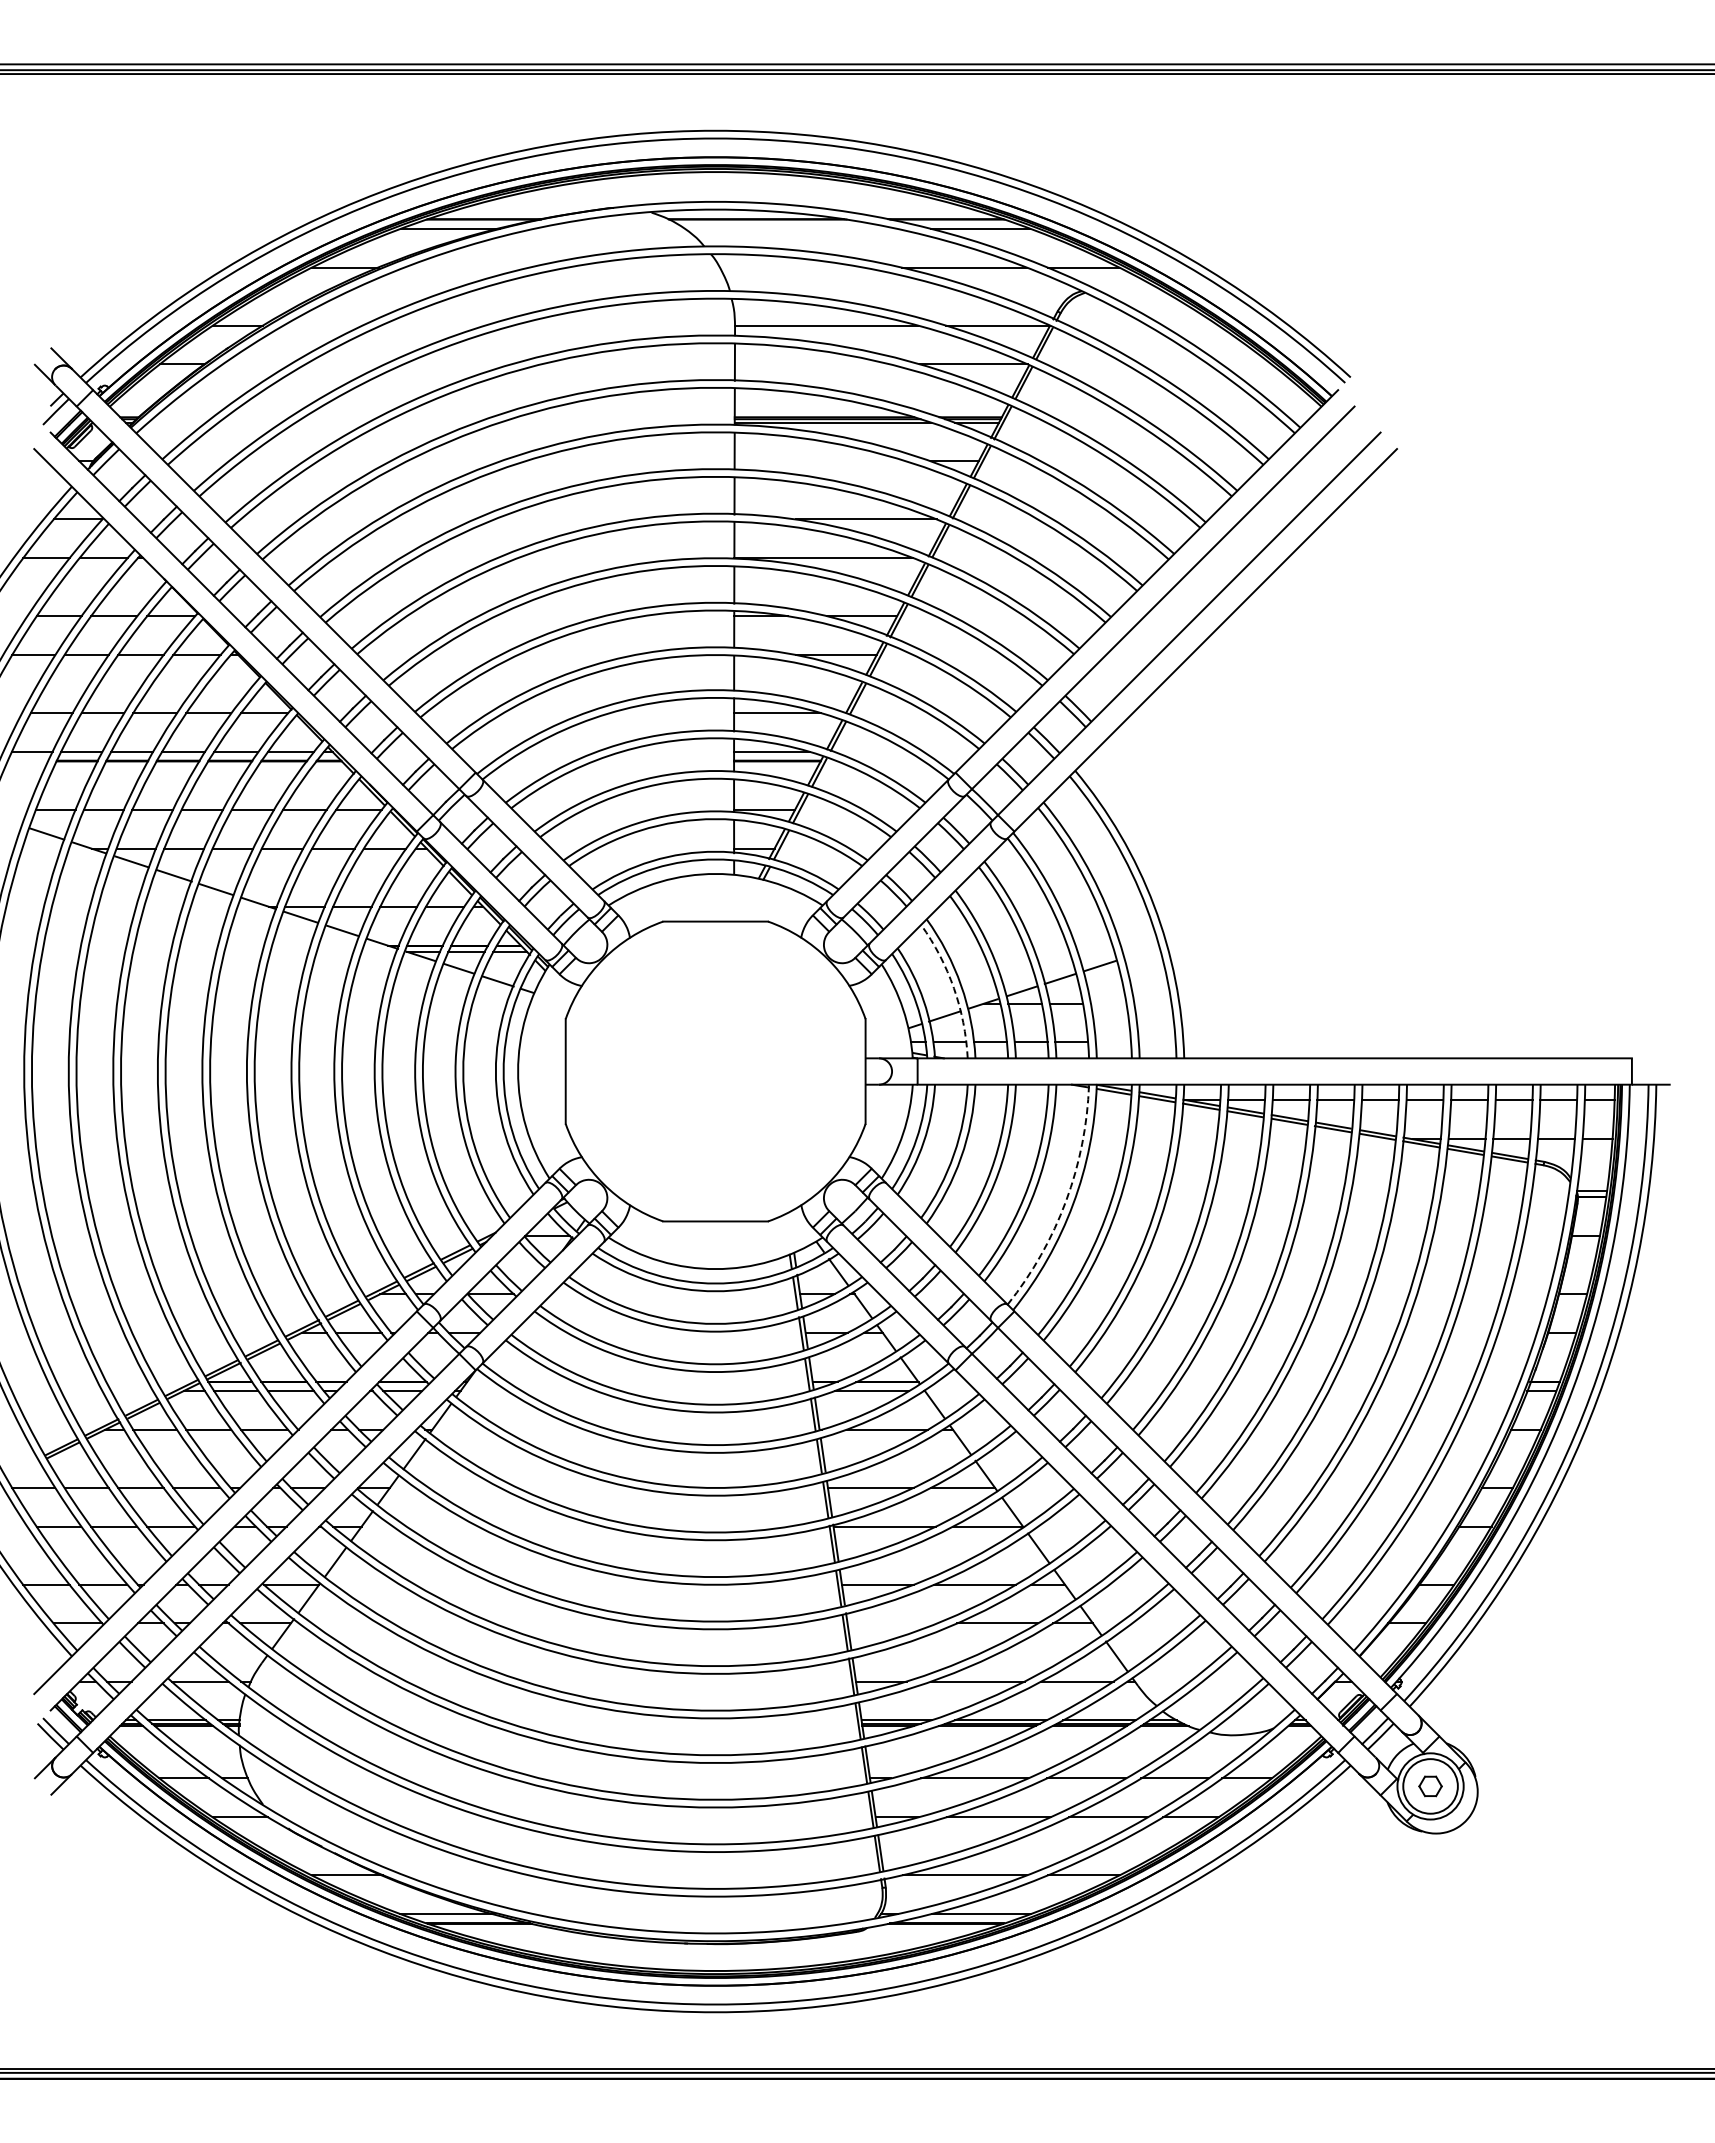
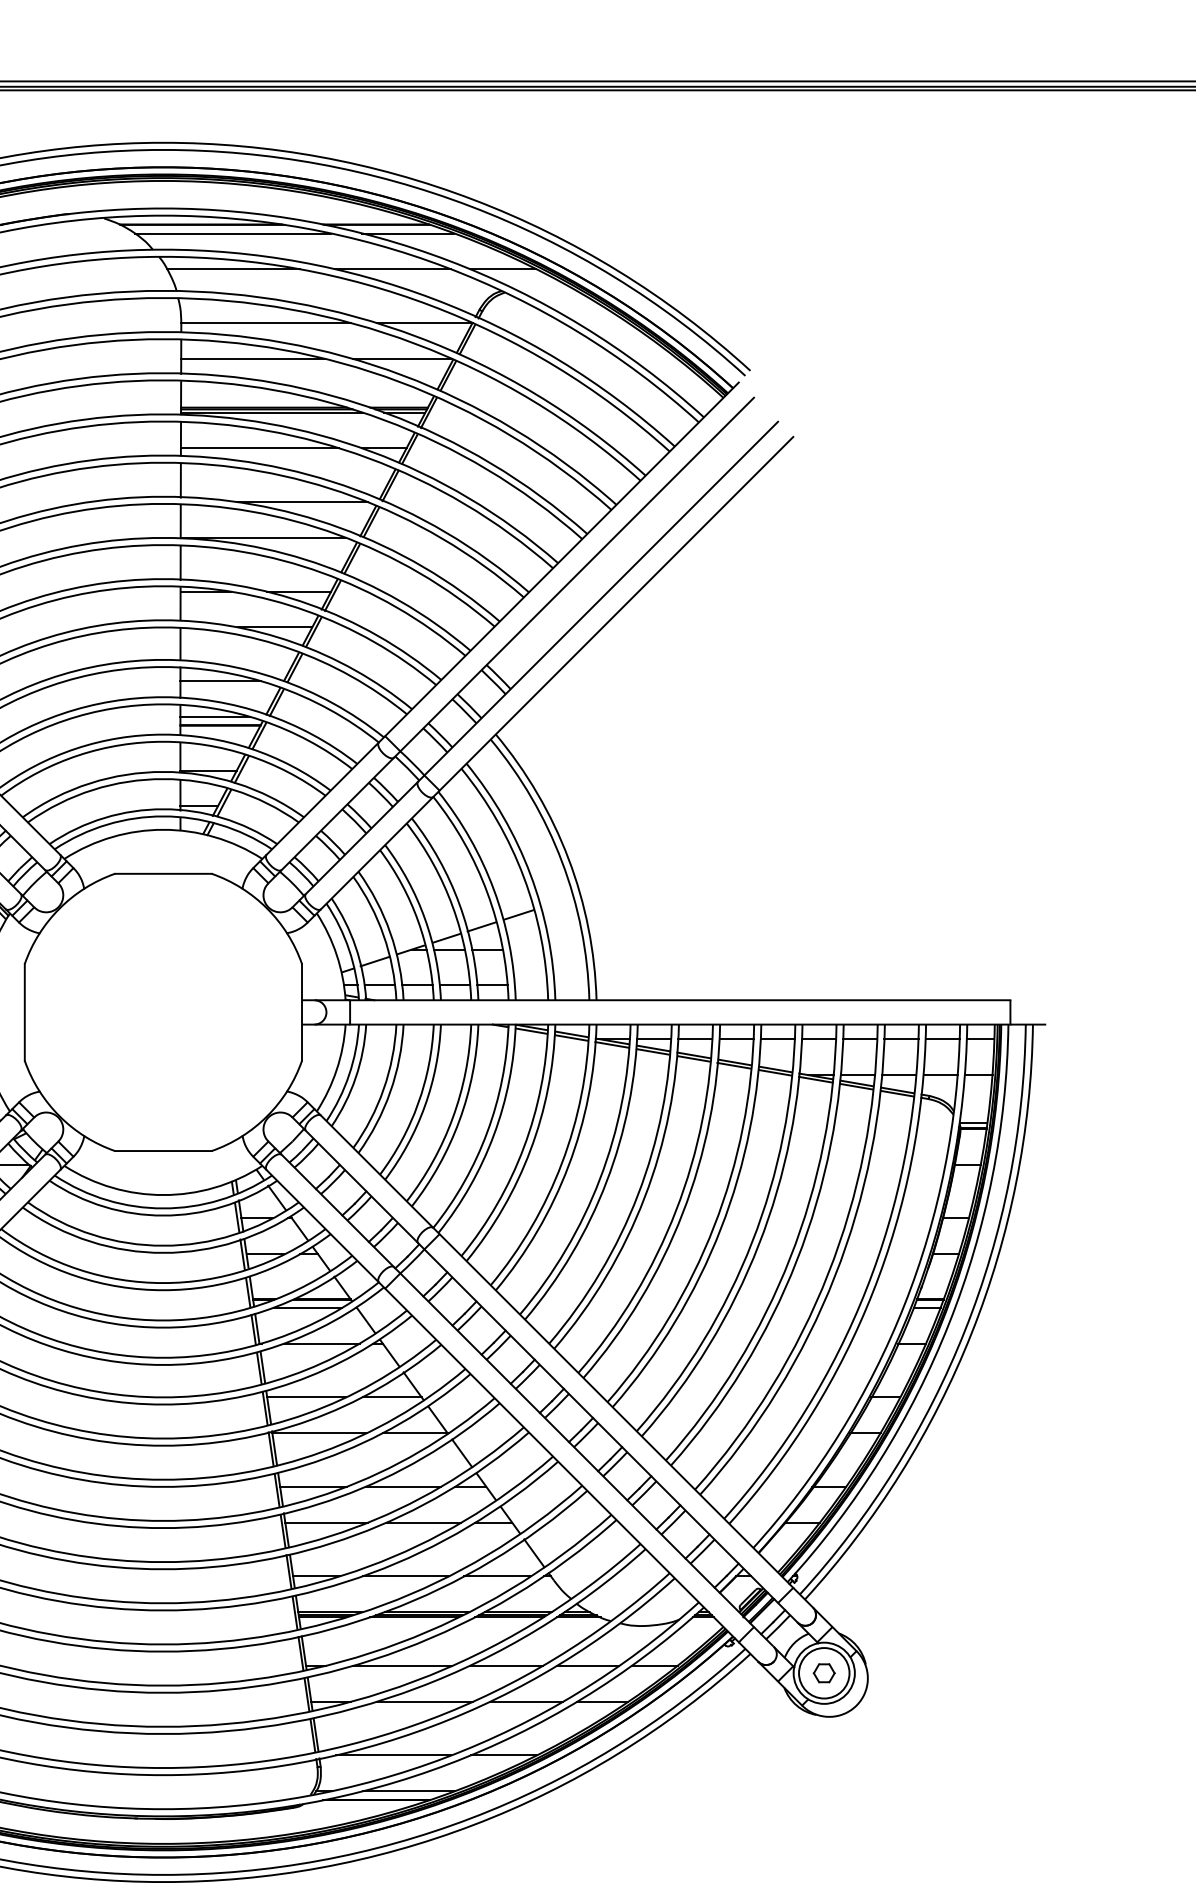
line: (791, 228) -> (233, 233), added
line: (791, 267) -> (233, 269), added
line: (812, 364) -> (252, 358), added
line: (820, 461) -> (260, 448), added
arc: (953, 988) -> (383, 935), dashed -> solid
arc: (1066, 1201) -> (487, 1132), dashed -> solid
line: (892, 1623) -> (326, 1522), added

